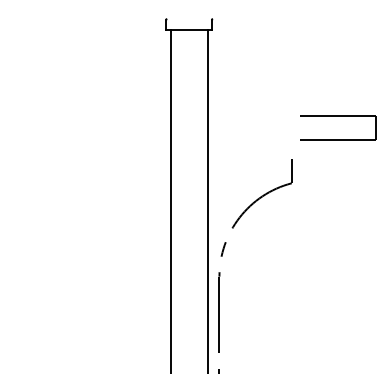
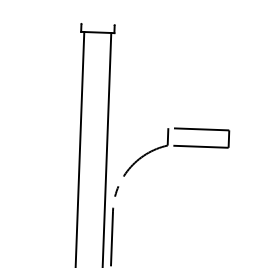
part: (338, 116) -> (202, 129), moved

